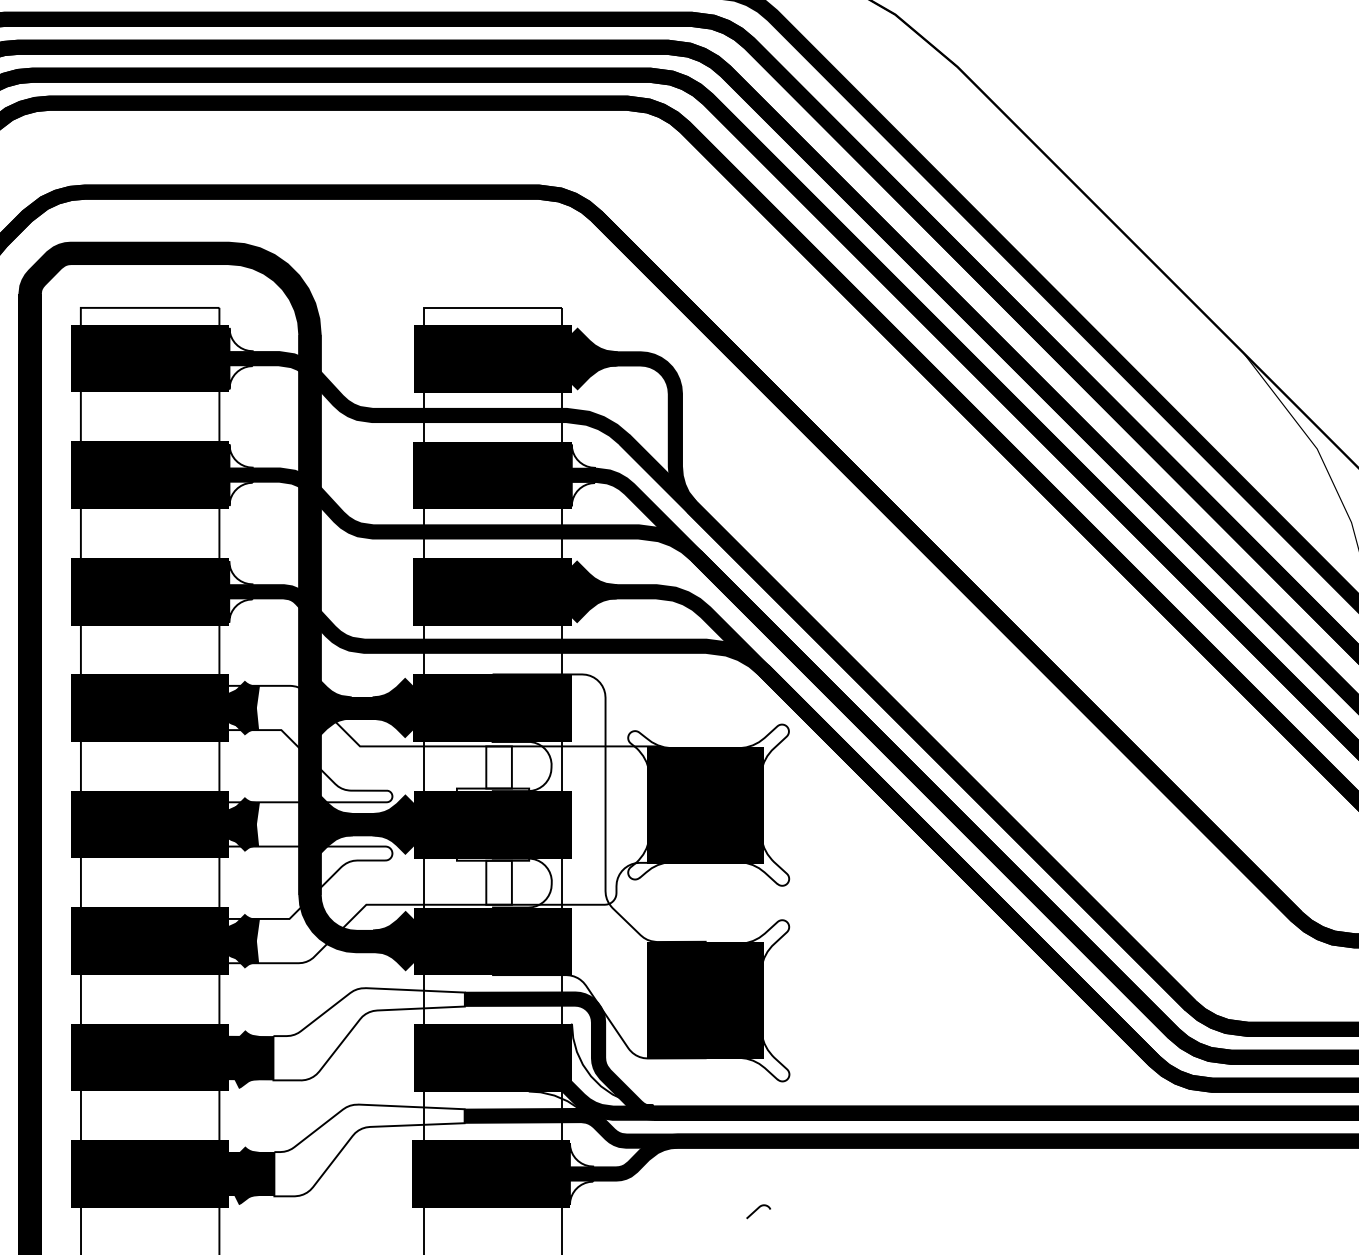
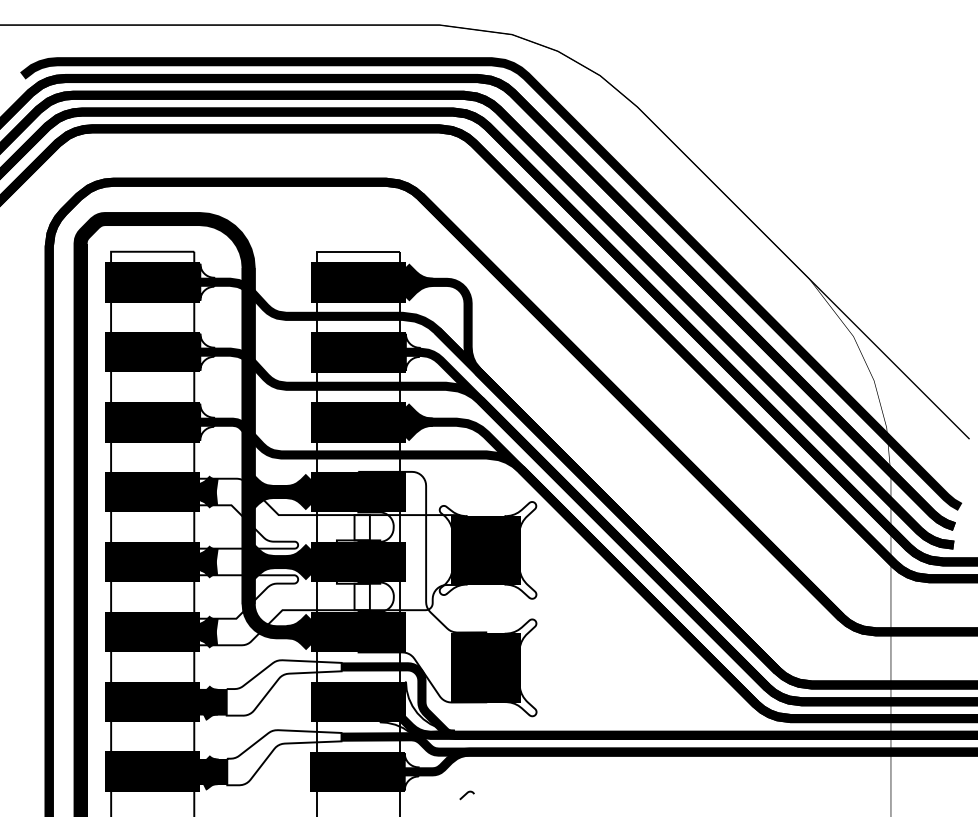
curve: (757, 1210) -> (466, 794), moved

